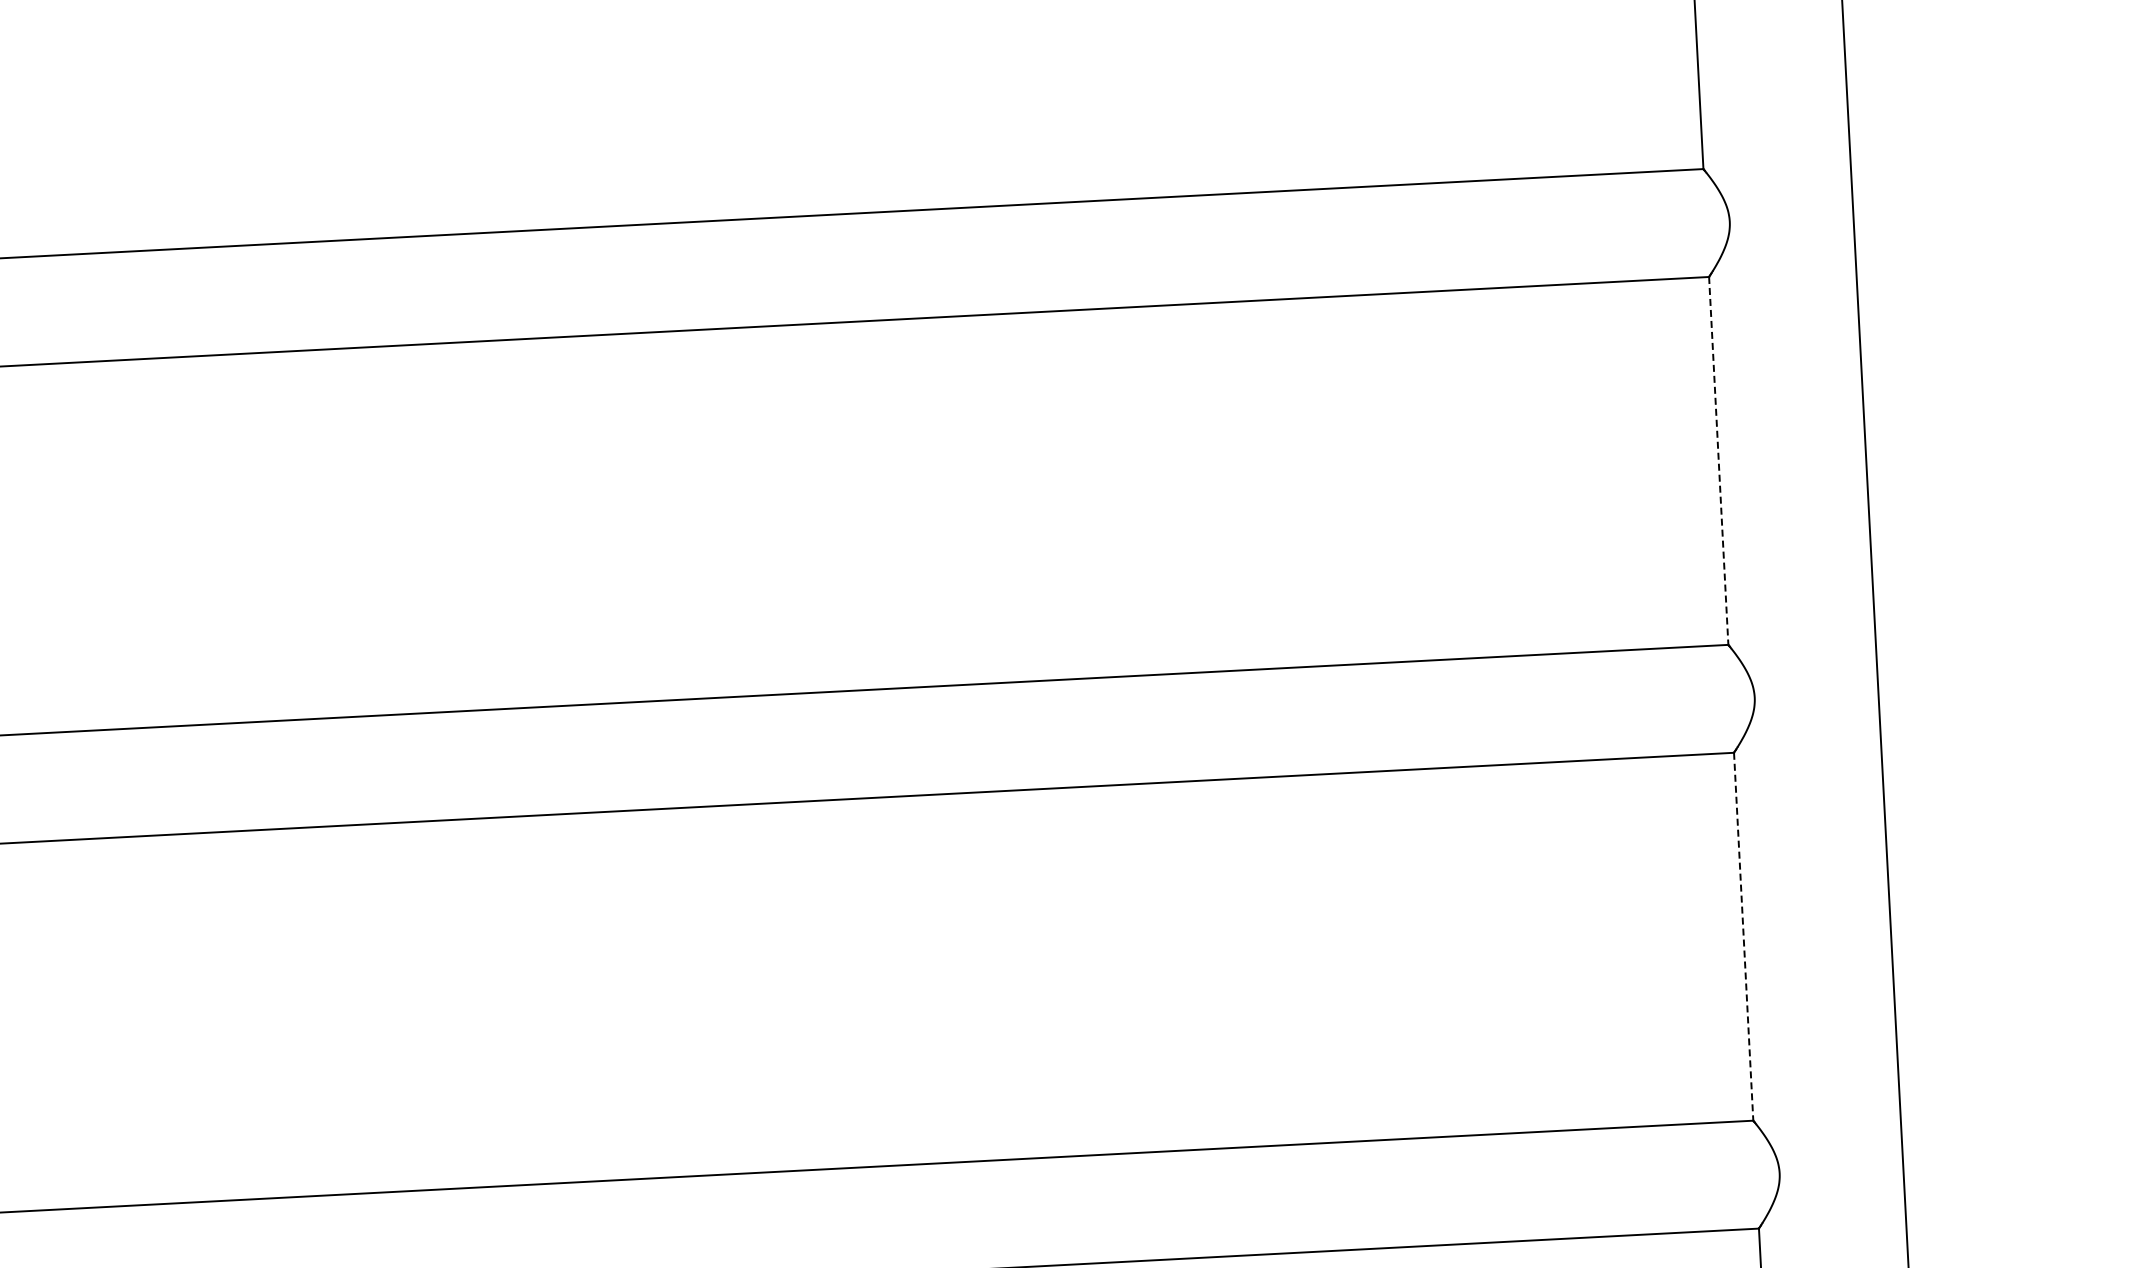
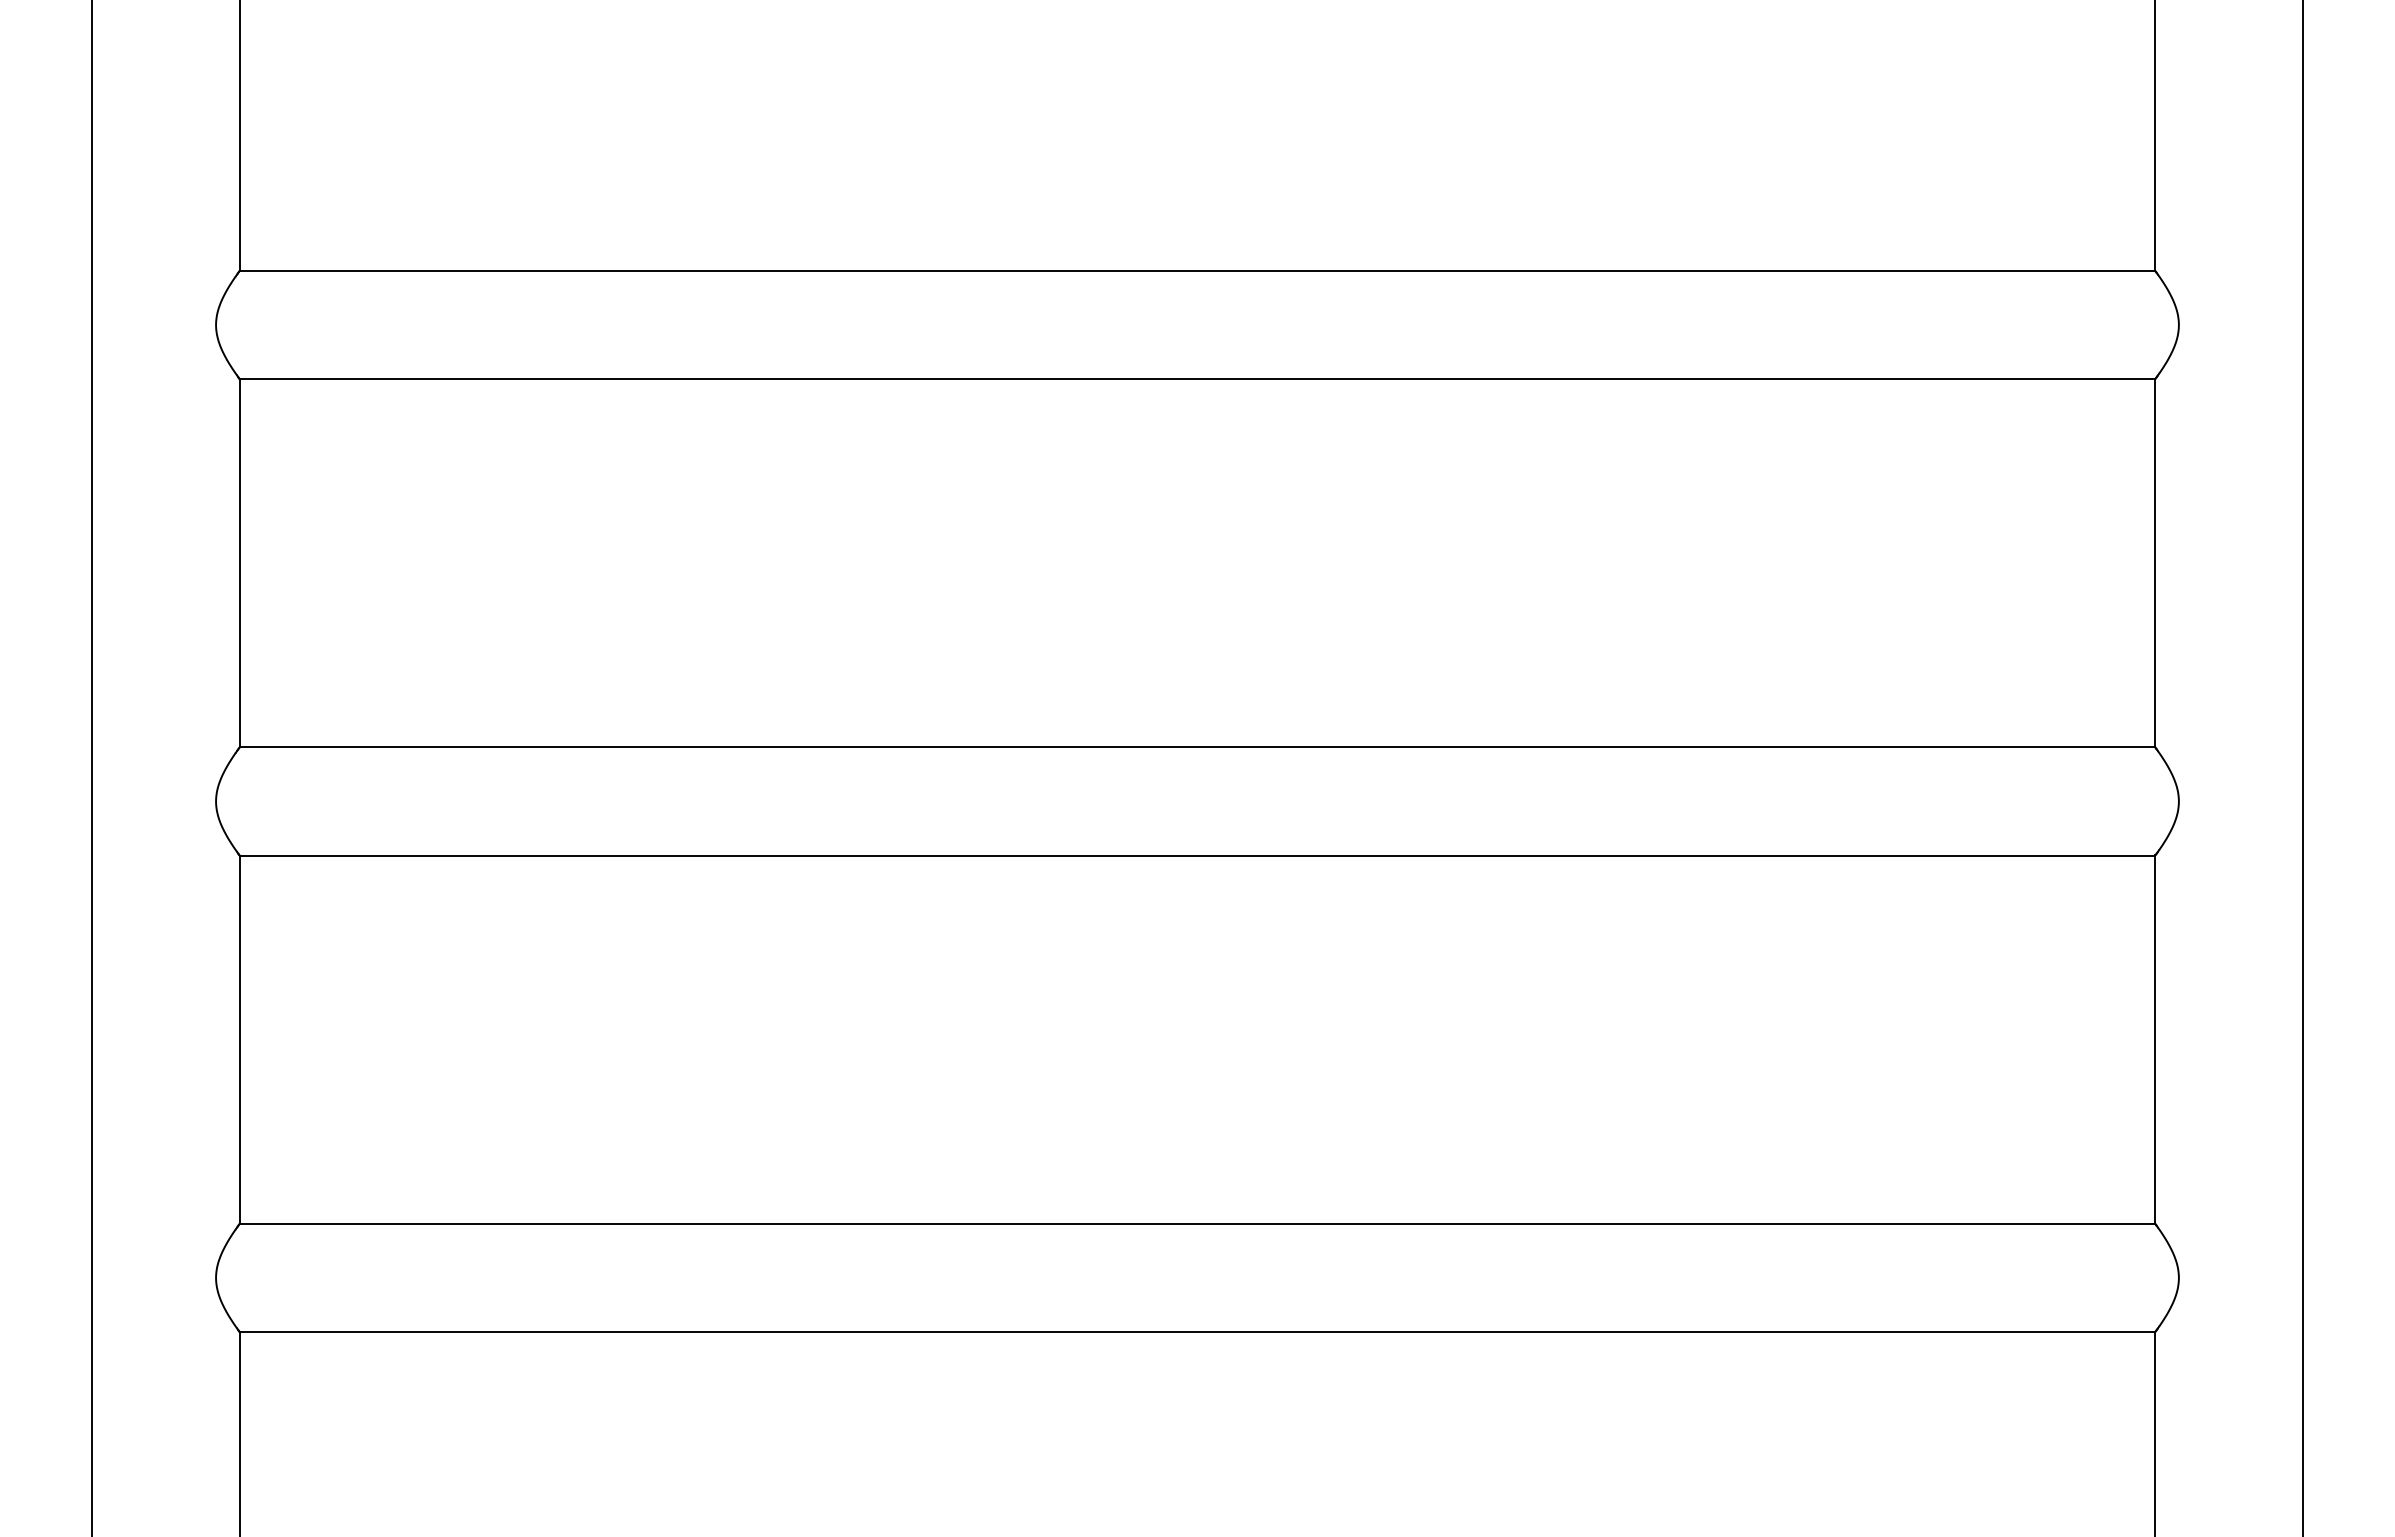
line: (1718, 461) -> (2155, 563), dashed -> solid
line: (1743, 937) -> (2155, 1040), dashed -> solid

